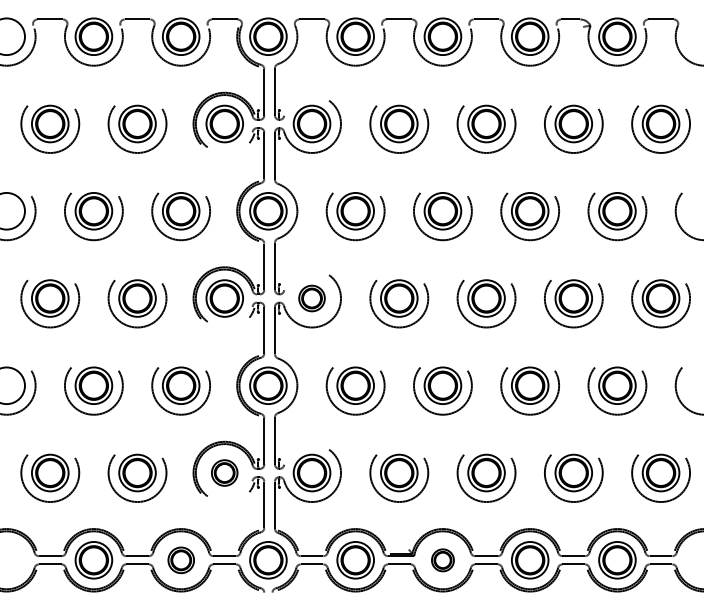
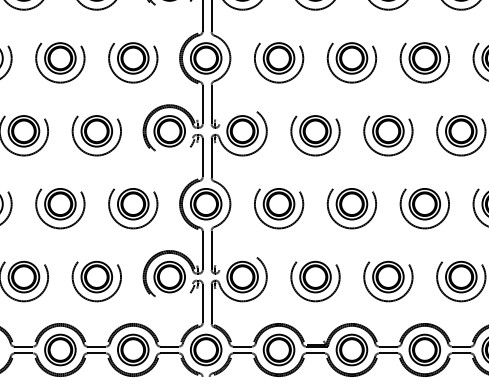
part: (311, 298) -> (242, 131), size x1.43
part: (224, 472) -> (169, 276), size x1.43
part: (181, 560) -> (133, 350), size x1.43
part: (442, 560) -> (351, 350), size x1.67

